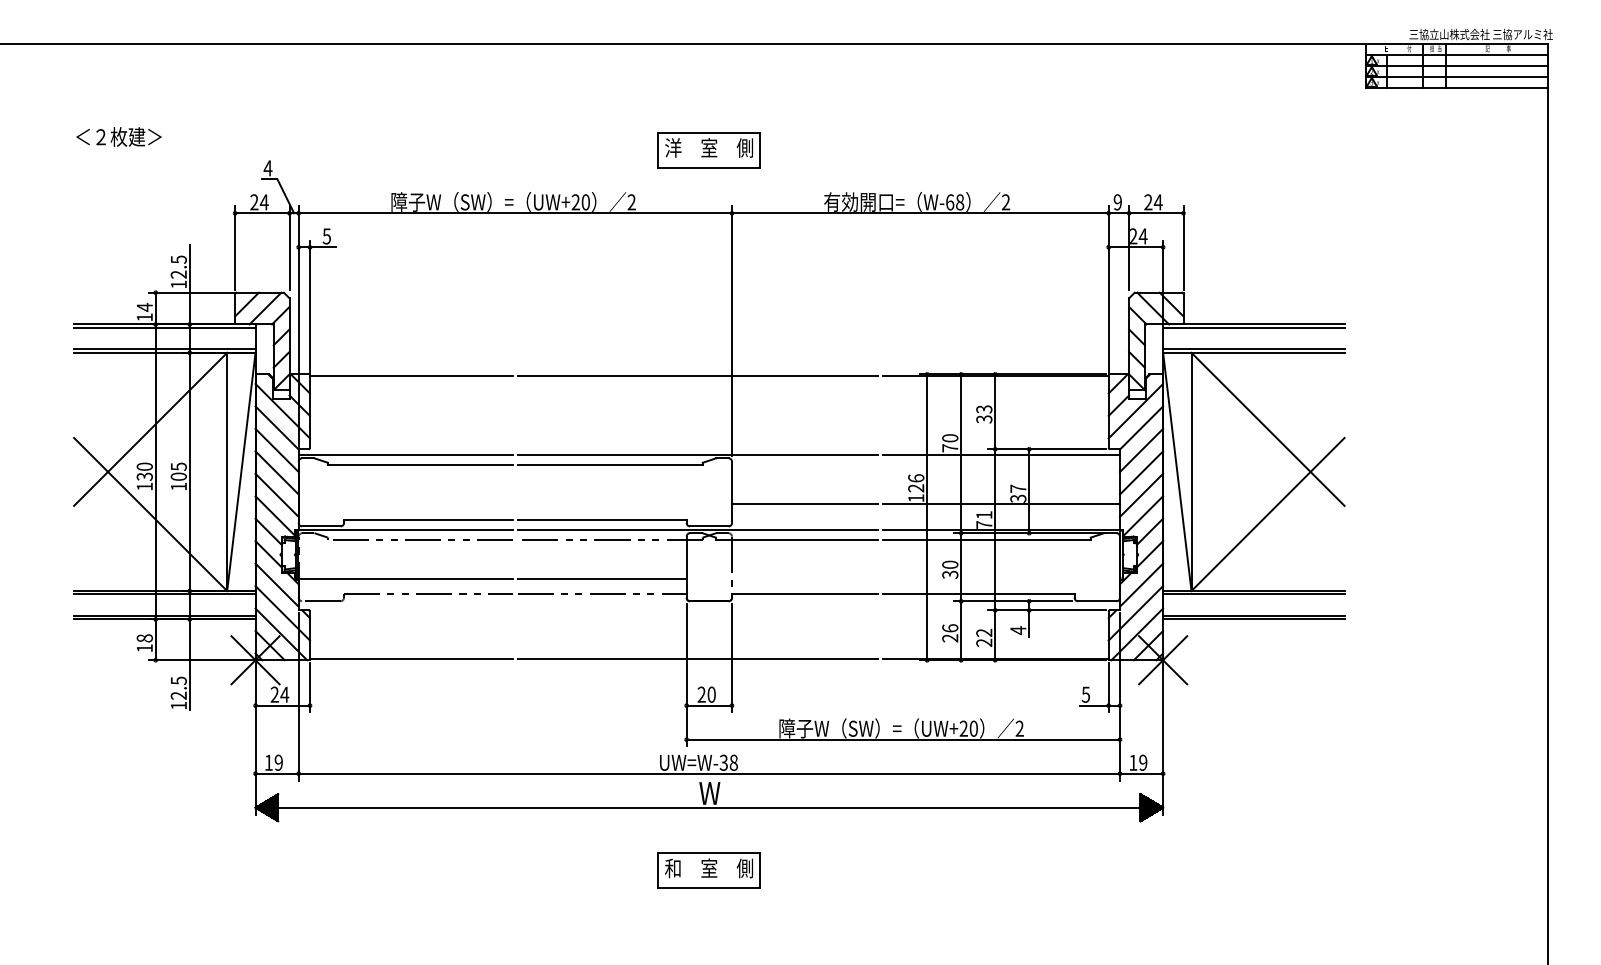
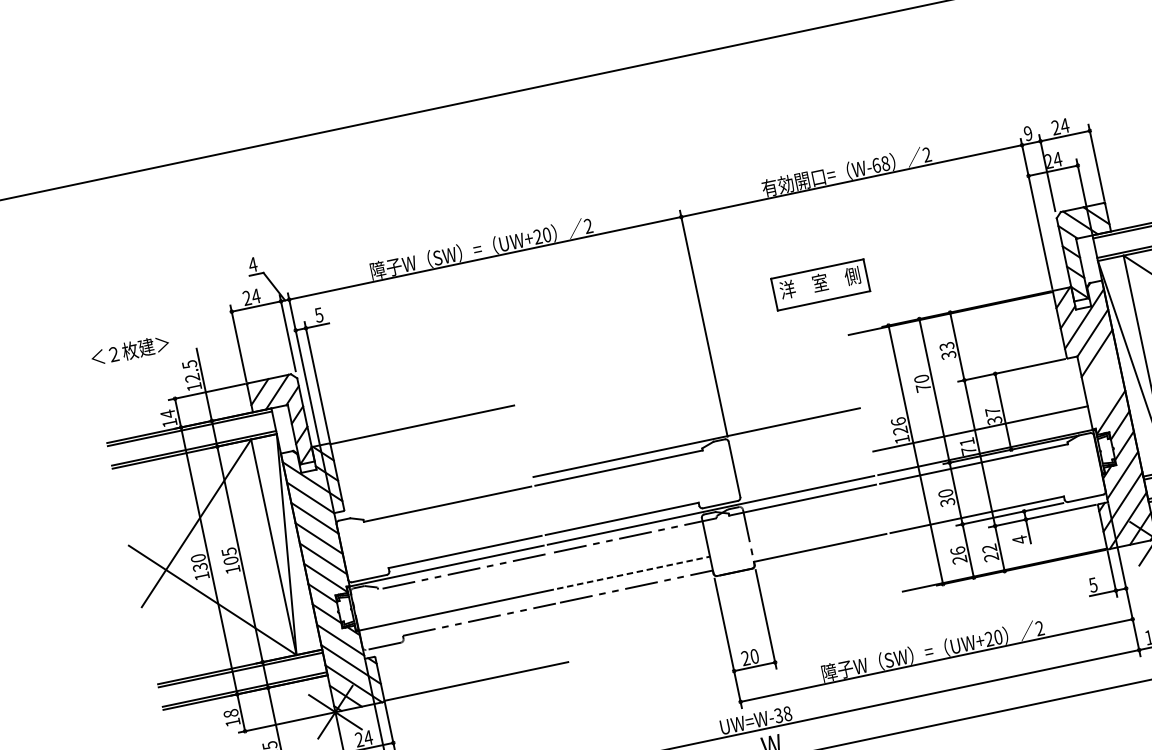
text: (118, 136) -> (129, 350), moved
part: (708, 150) -> (819, 285), moved
line: (697, 375) -> (681, 370), removed
line: (405, 455) -> (432, 498), removed
line: (1001, 455) -> (971, 384), removed
line: (1141, 472) -> (1101, 373), removed
line: (1141, 494) -> (1105, 393), removed
line: (805, 504) -> (803, 466), removed
line: (602, 579) -> (633, 573), solid -> dashed
line: (697, 659) -> (735, 627), removed

